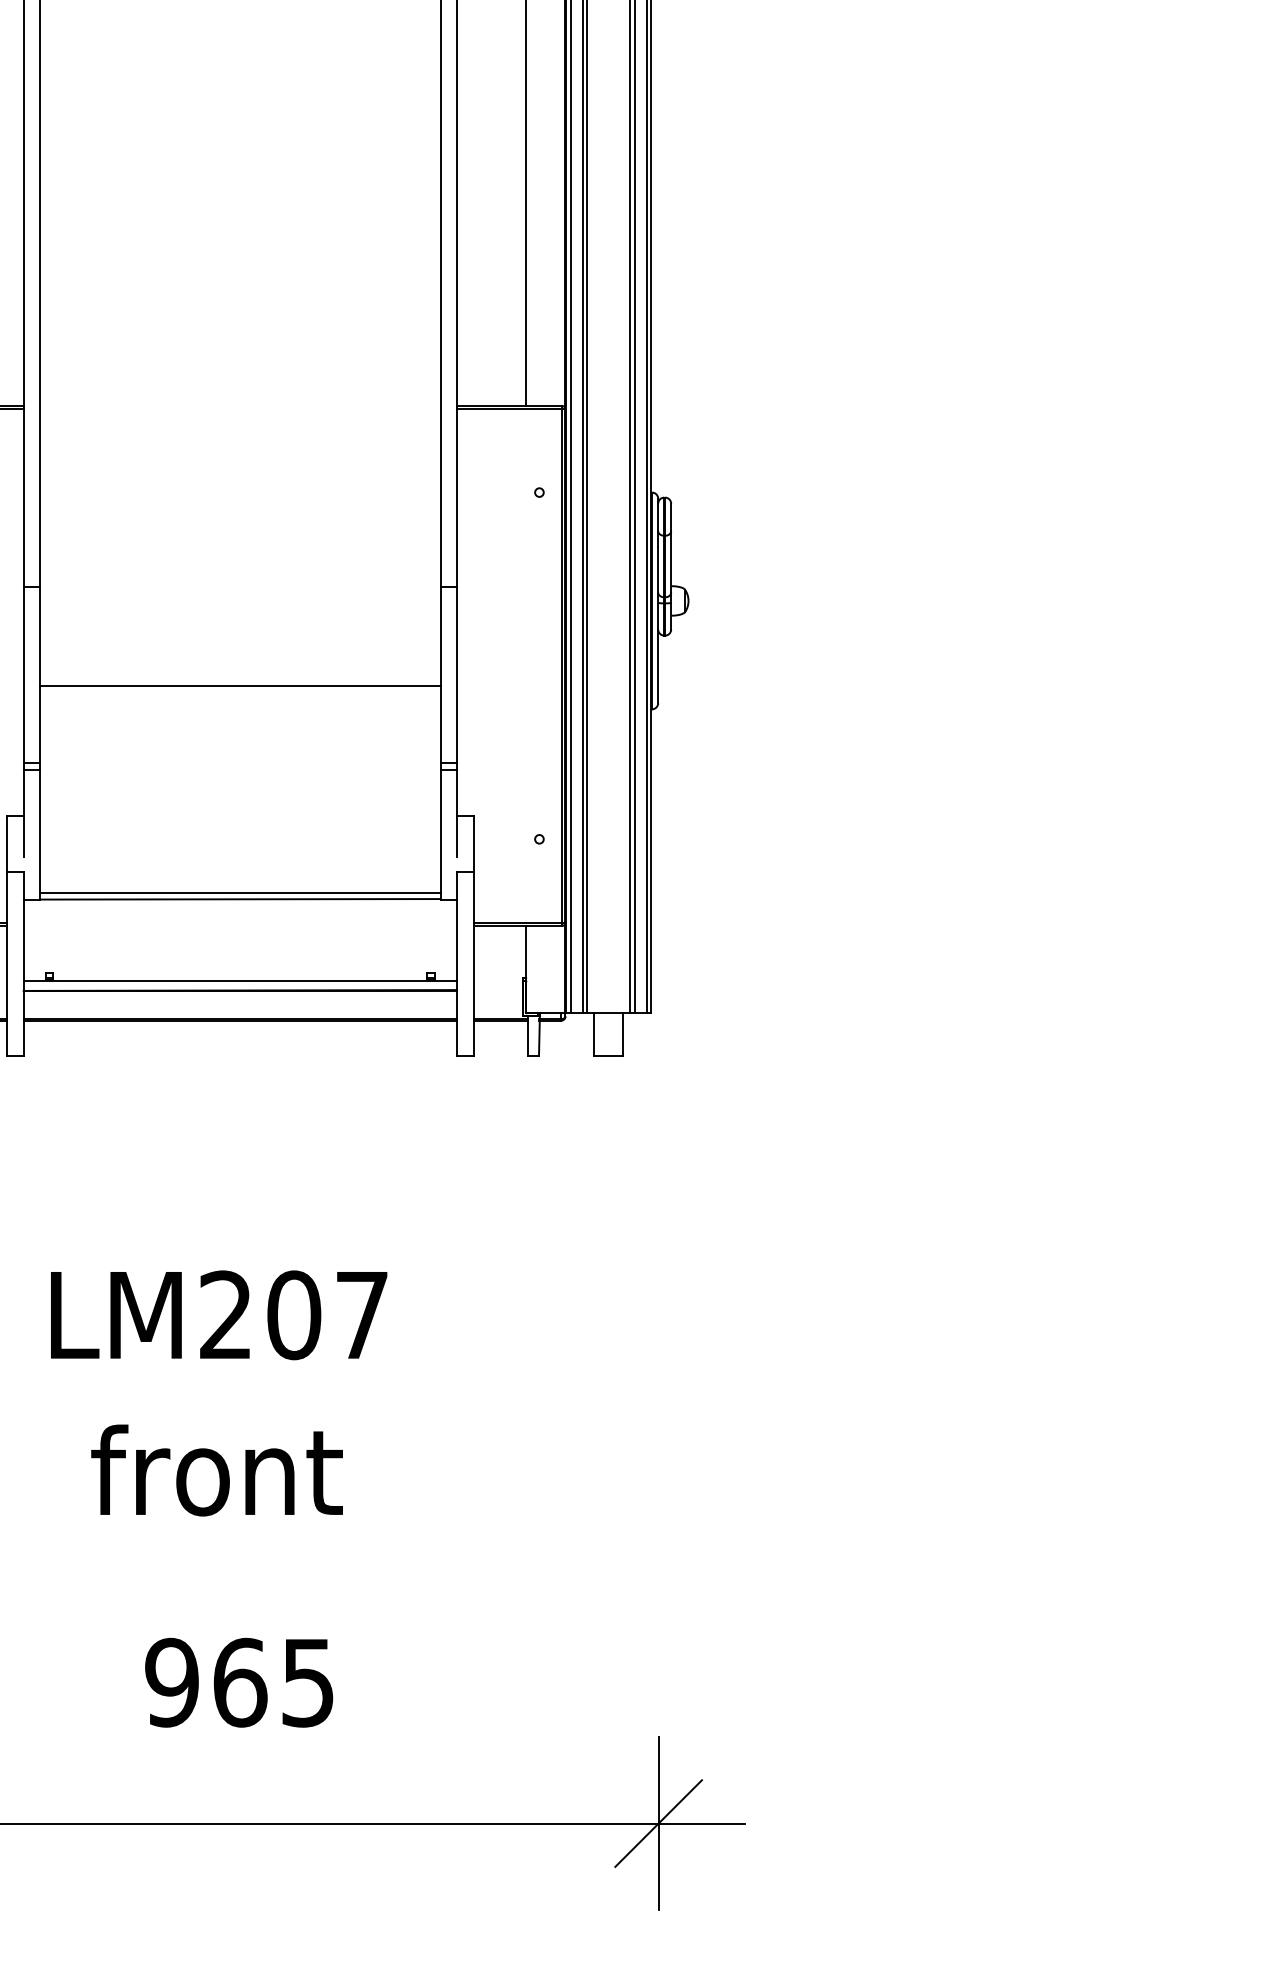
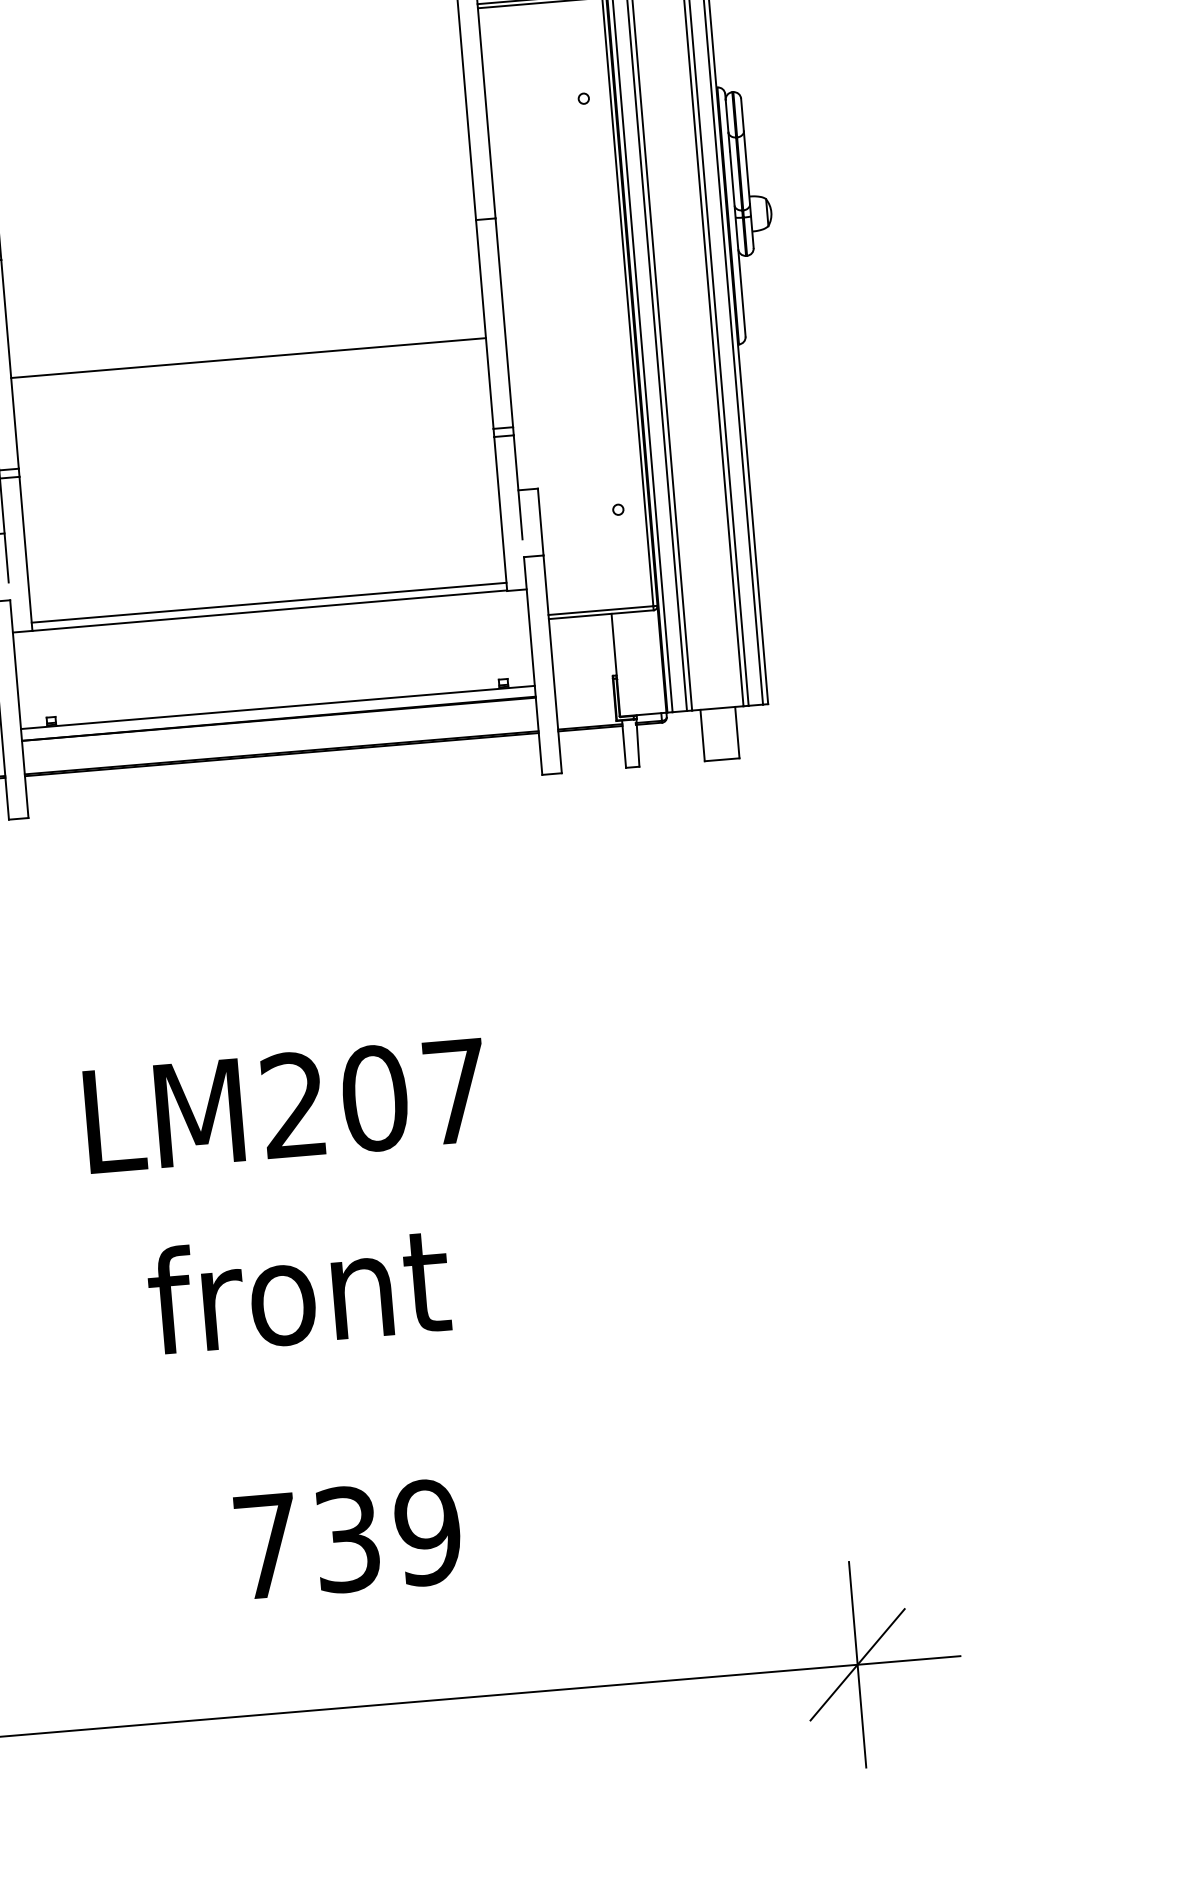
text: (239, 1682) -> (346, 1539), 965 -> 739

